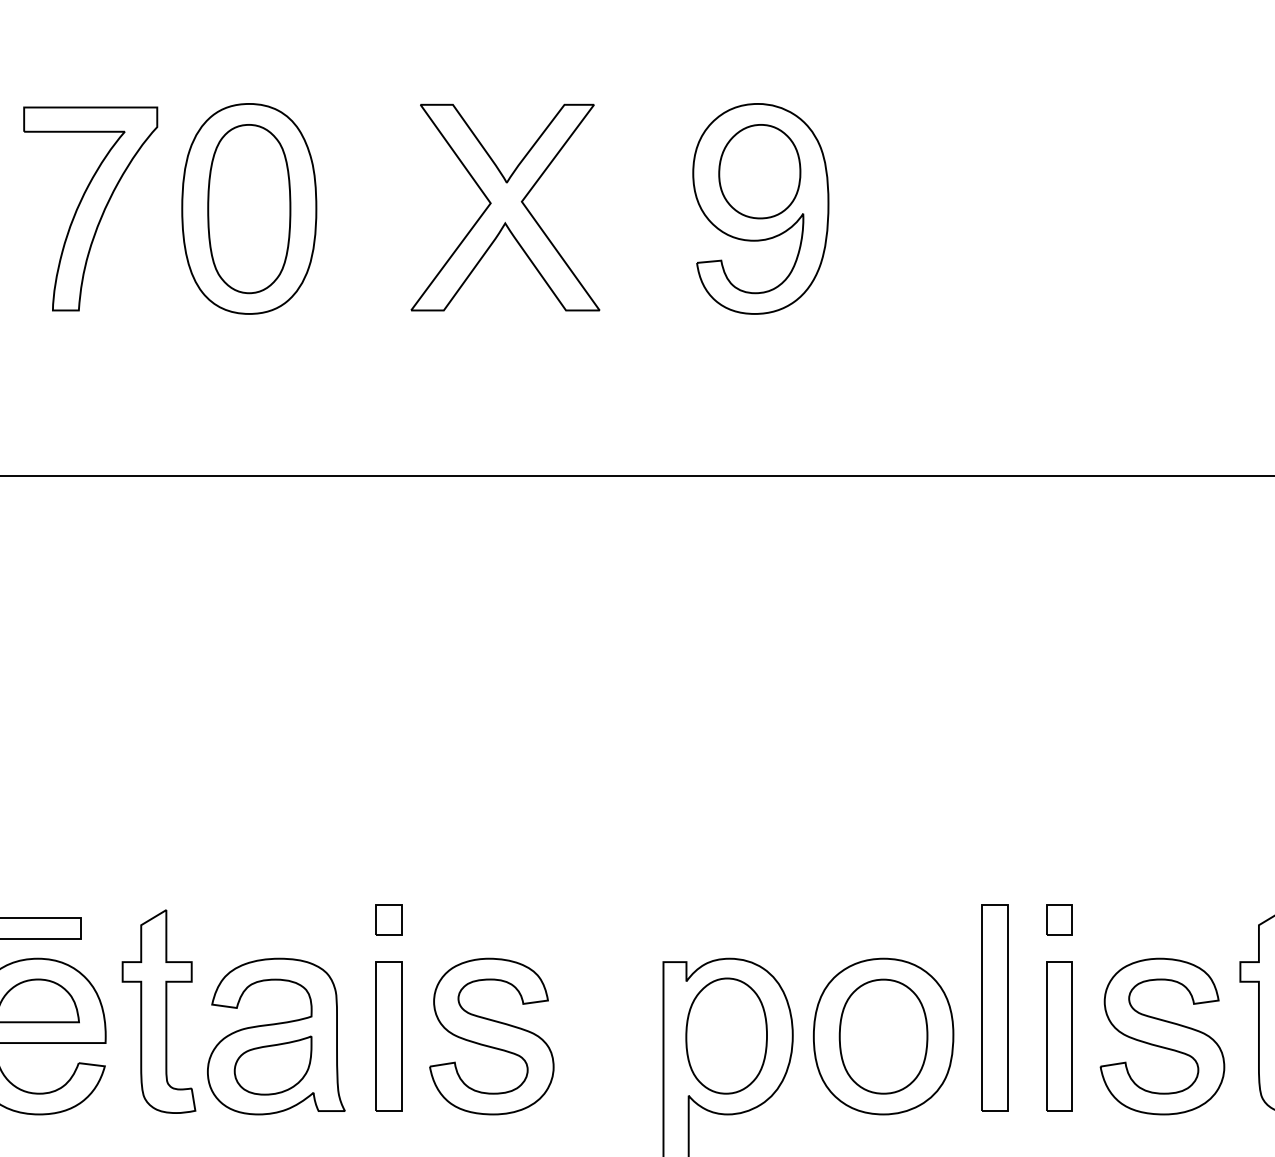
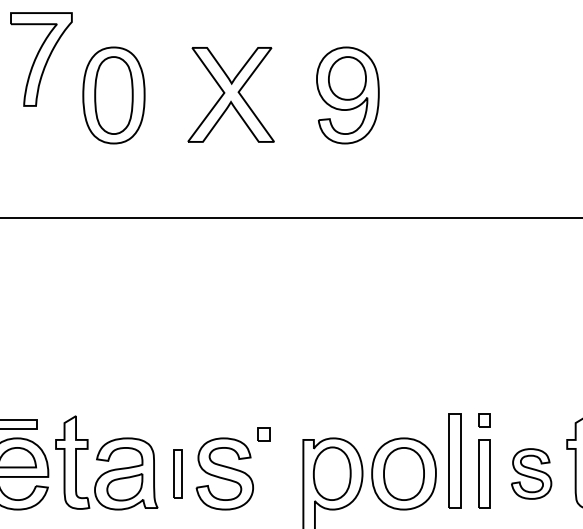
part: (90, 208) -> (41, 59), moved
part: (388, 919) -> (263, 434), moved
part: (388, 1035) -> (177, 473), size x0.7
part: (1162, 1035) -> (531, 473), size x0.7

